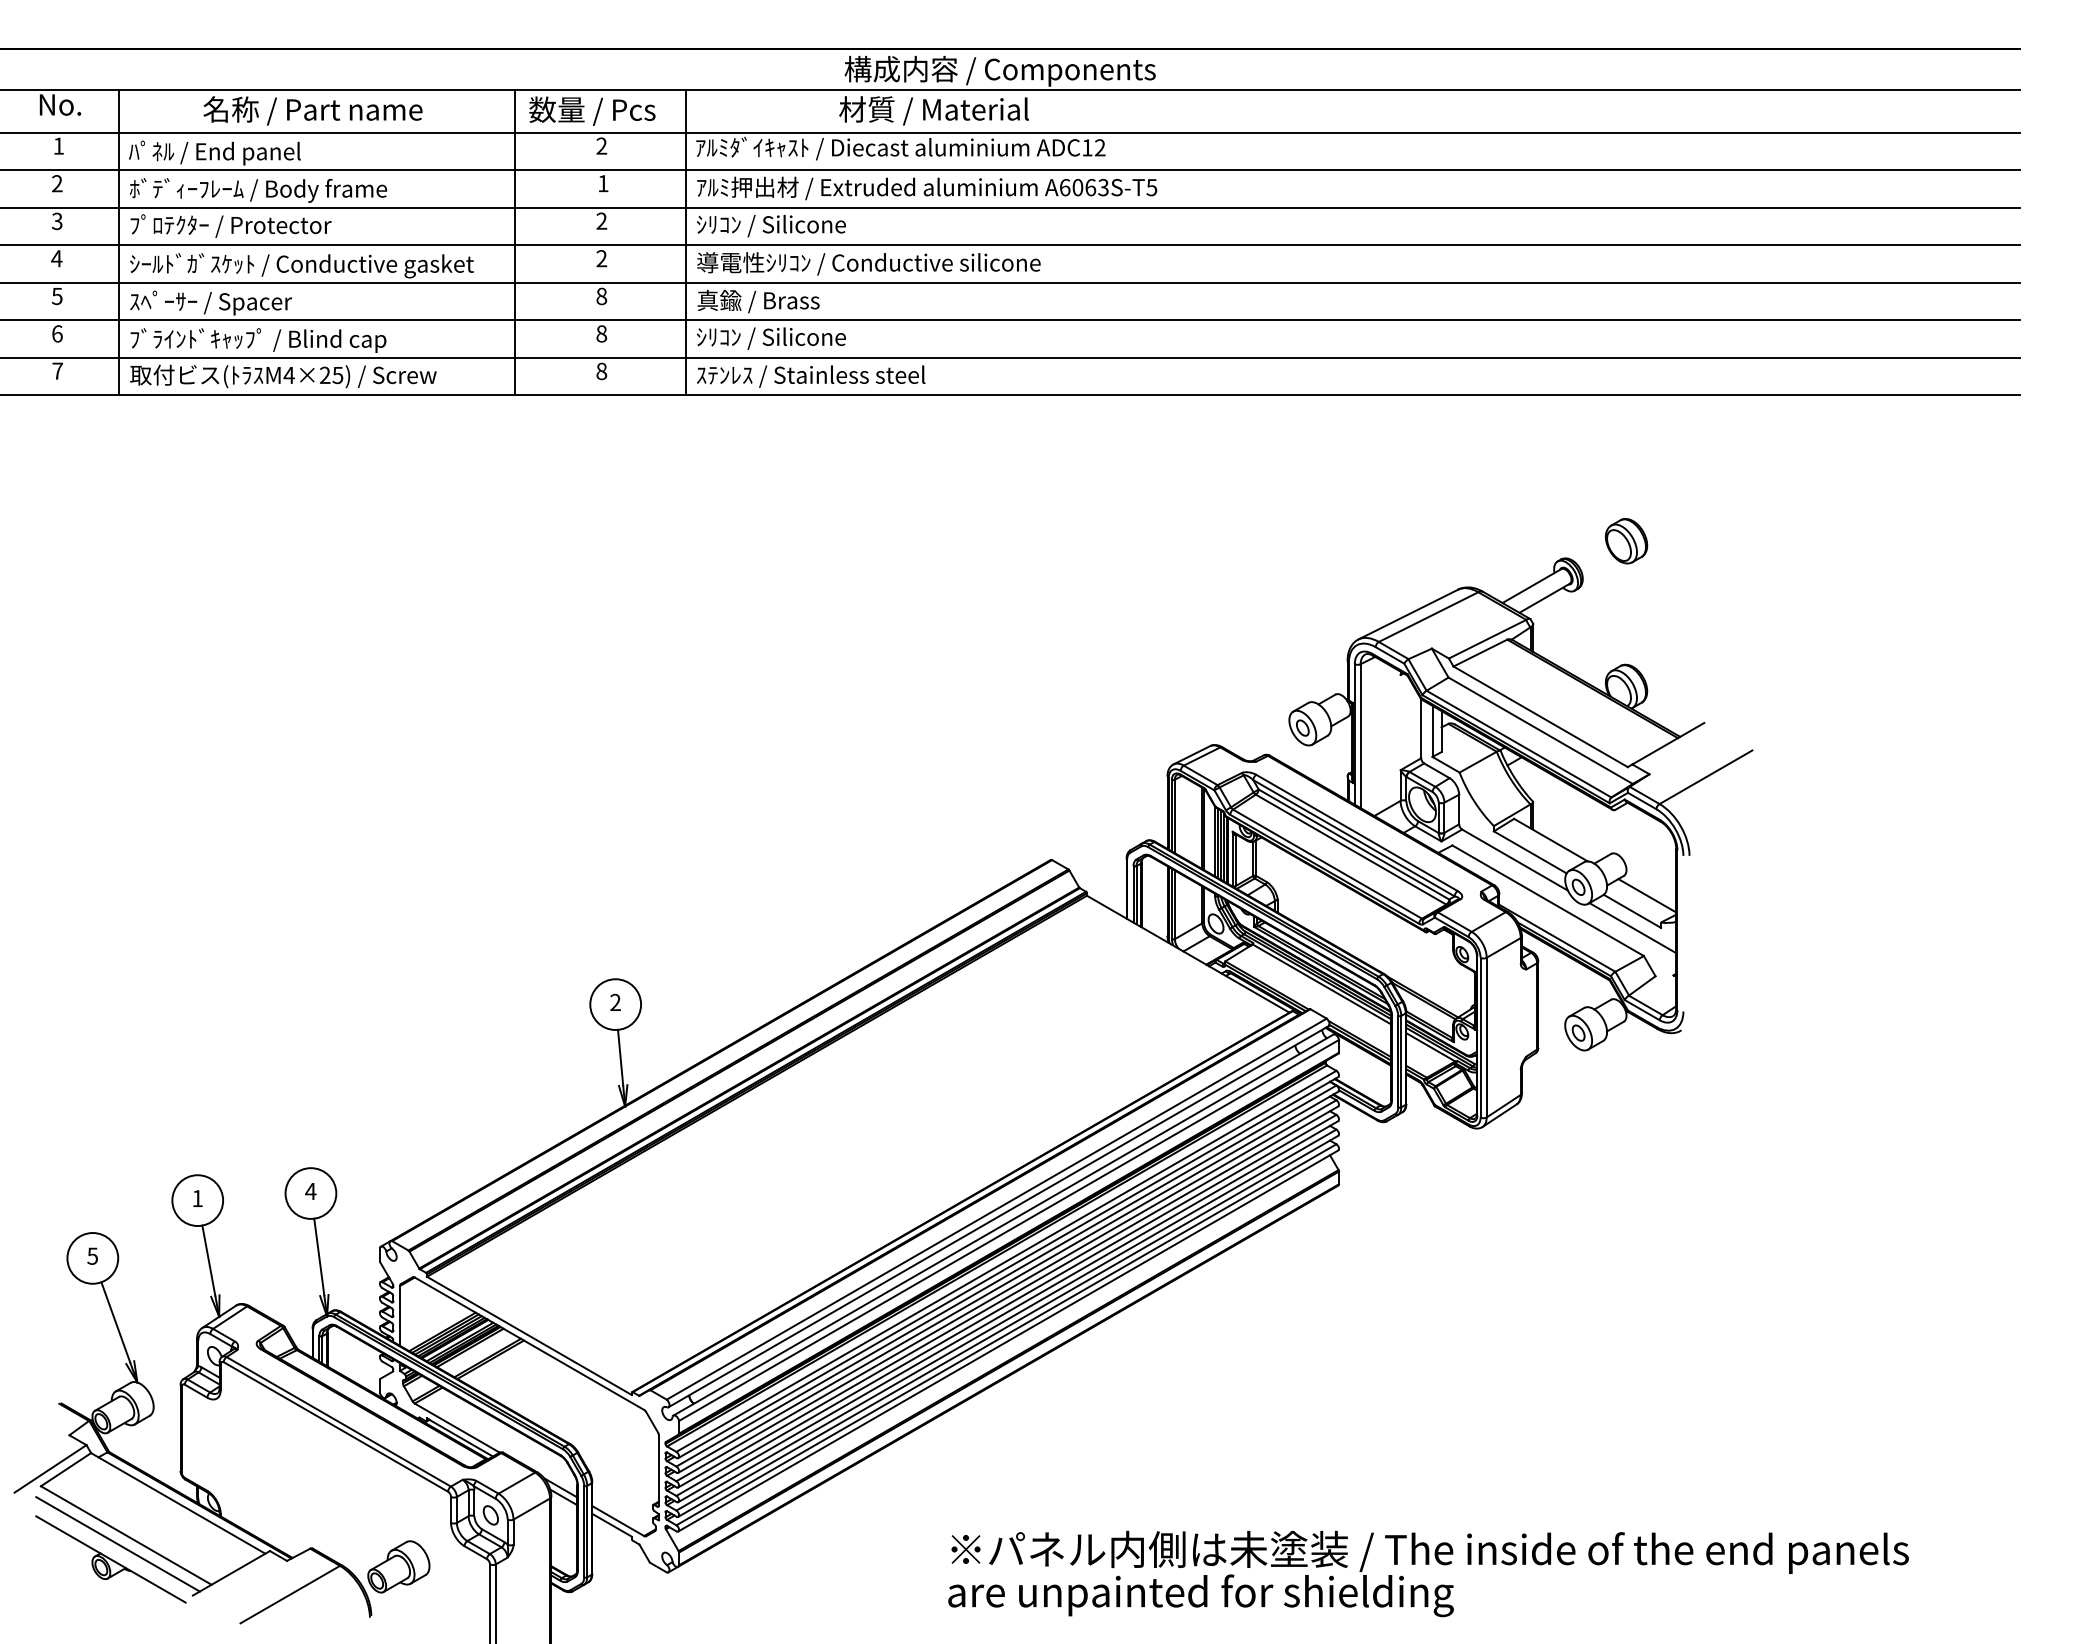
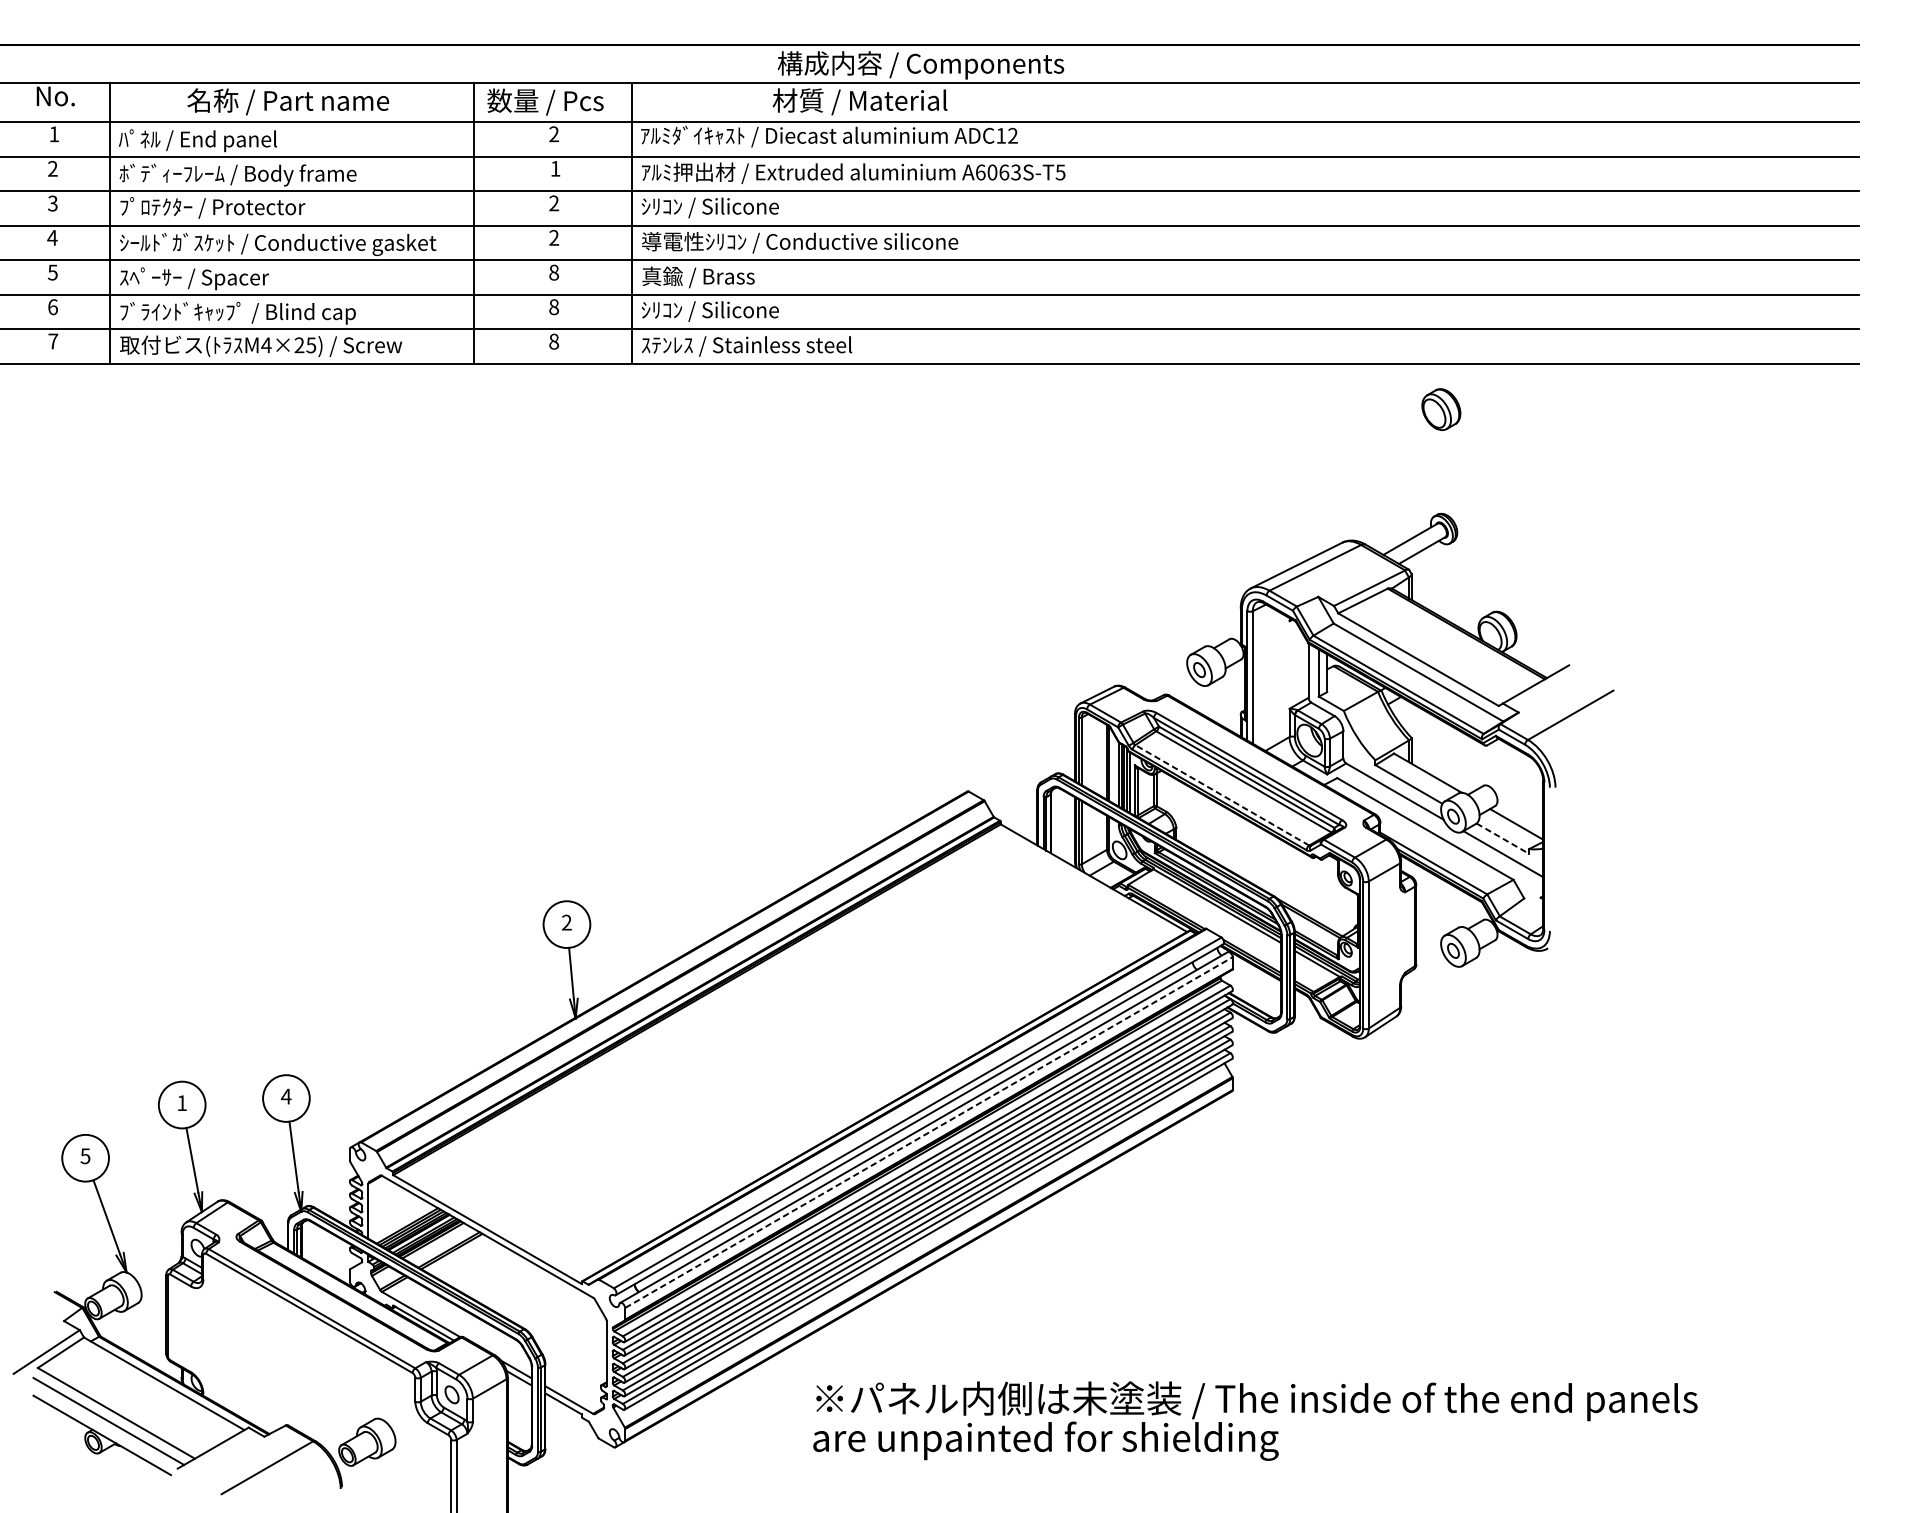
part: (1626, 541) -> (1441, 409), moved
line: (1327, 863) -> (1222, 794), solid -> dashed
line: (1632, 911) -> (1503, 838), solid -> dashed
line: (1009, 1230) -> (929, 1132), solid -> dashed
text: (1428, 1573) -> (1255, 1420), moved

